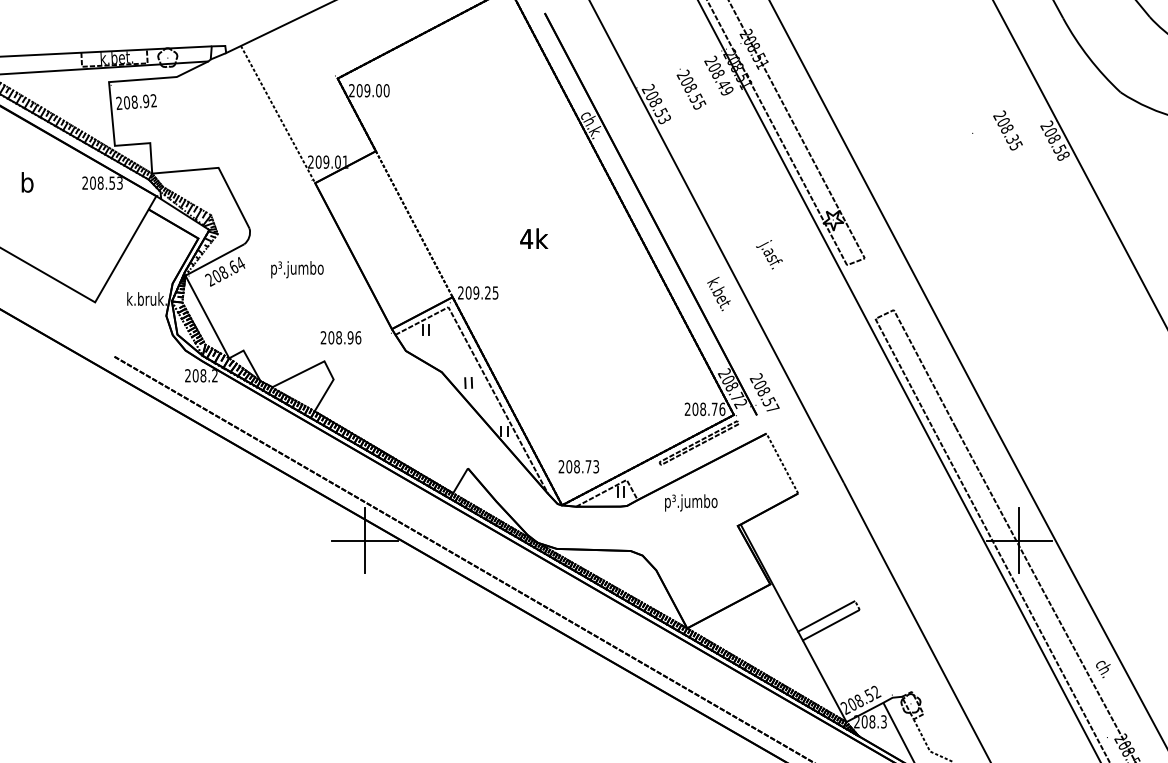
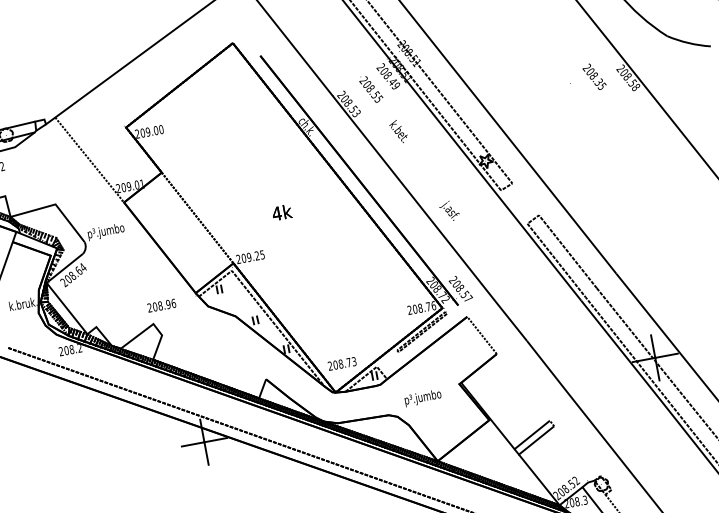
text: (769, 254) -> (449, 210), moved
text: (297, 269) -> (106, 231), moved
text: (718, 294) -> (398, 132), moved
text: (691, 502) -> (423, 397), moved

